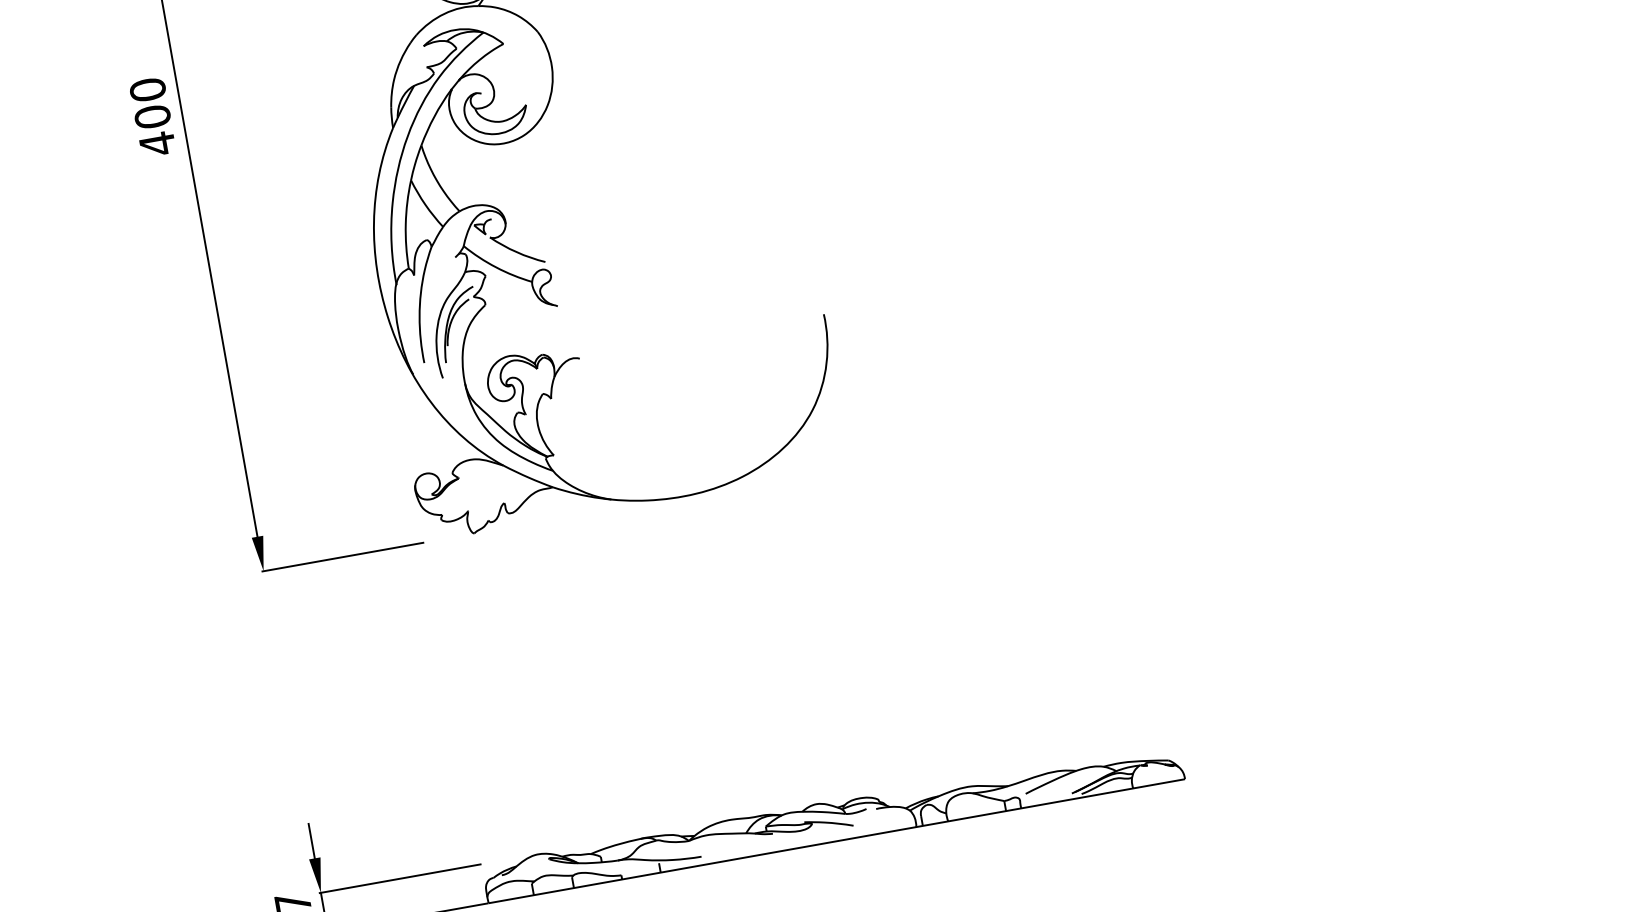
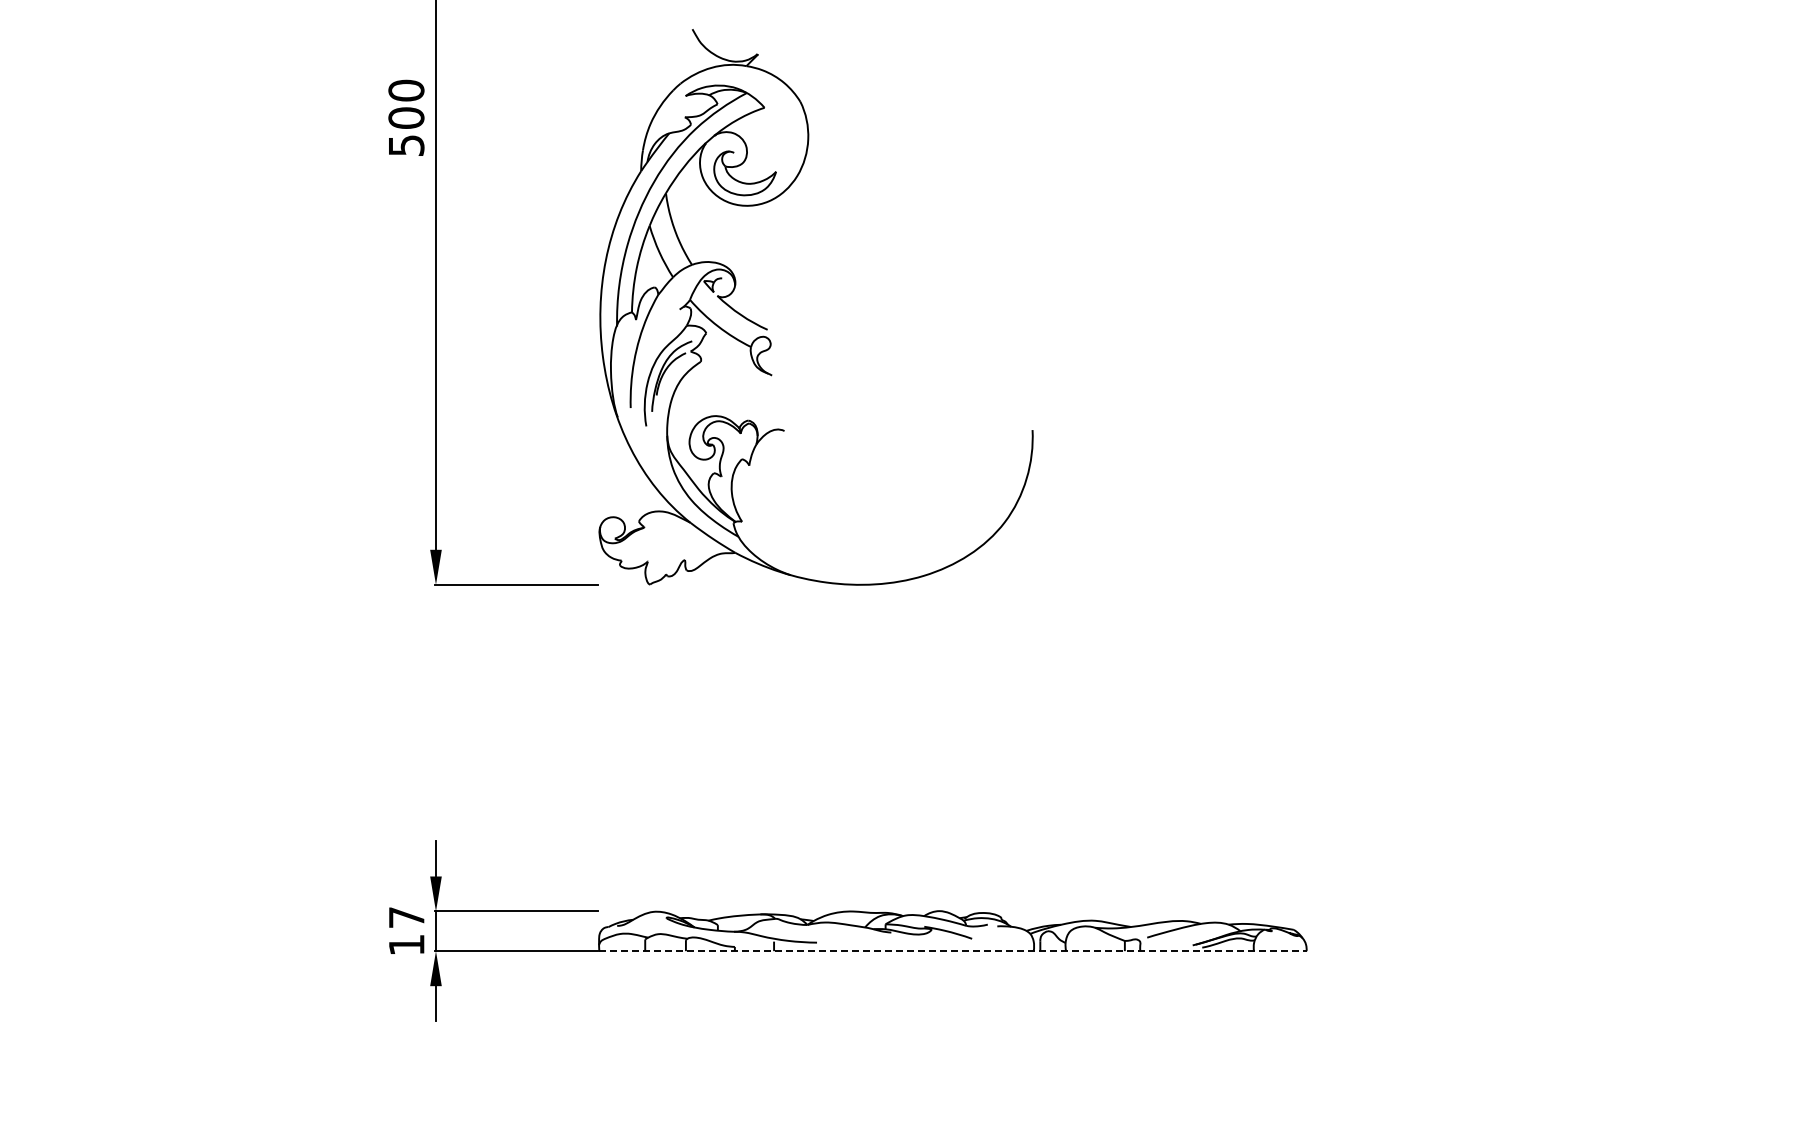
text: (157, 143) -> (406, 145), 400 -> 500
line: (836, 841) -> (952, 951), solid -> dashed

